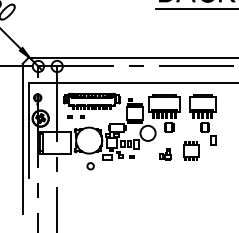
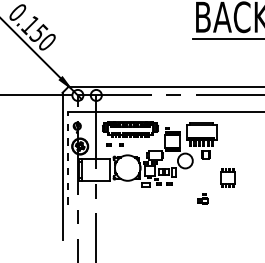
part: (202, 119) -> (238, 147), removed
line: (28, 129) -> (68, 157), solid -> dashed
part: (165, 154) -> (202, 198), moved
circle: (91, 166) -> (129, 193), removed

